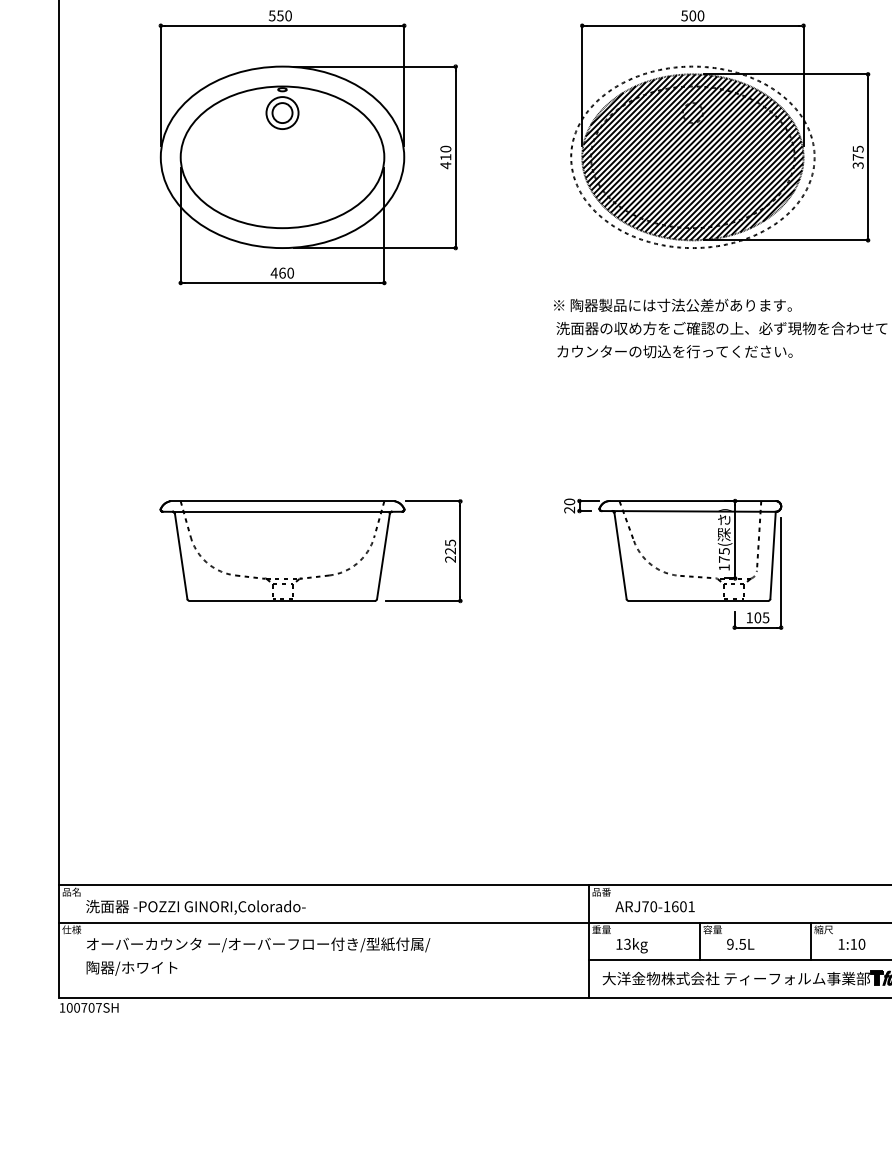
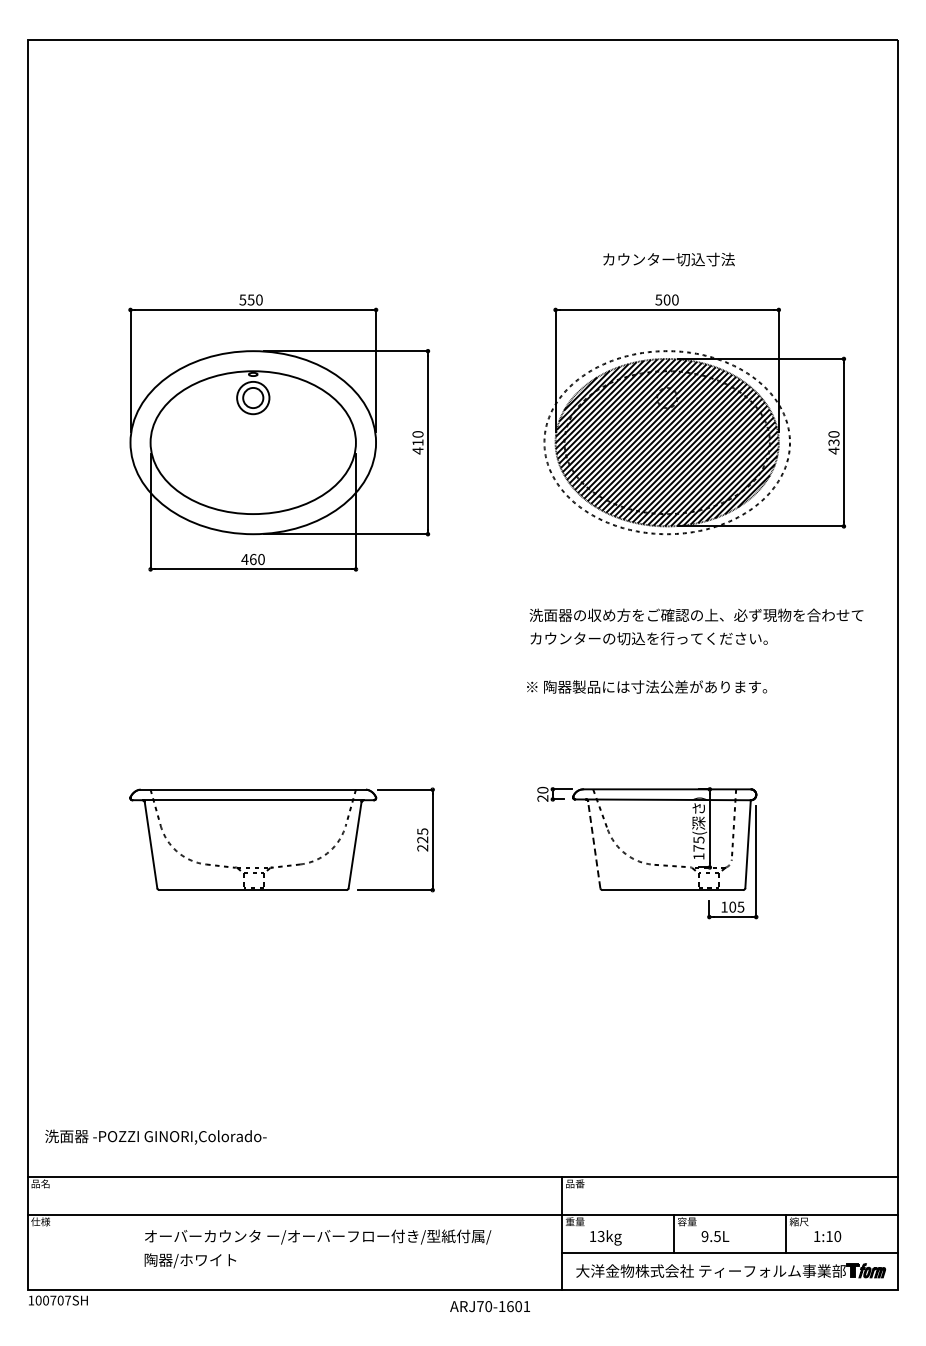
text: (857, 157) -> (833, 442), 375 -> 430
text: (673, 304) -> (647, 686), moved
line: (620, 555) -> (594, 844), solid -> dashed
text: (195, 906) -> (155, 1136), moved
text: (655, 906) -> (490, 1306), moved
text: (257, 956) -> (317, 1248), moved

